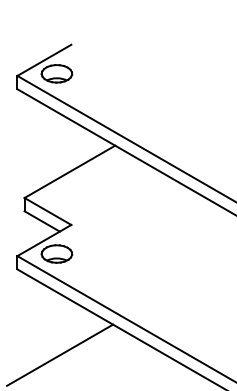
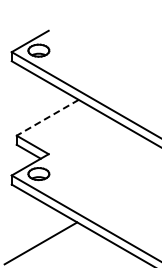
line: (69, 171) -> (47, 117), solid -> dashed

